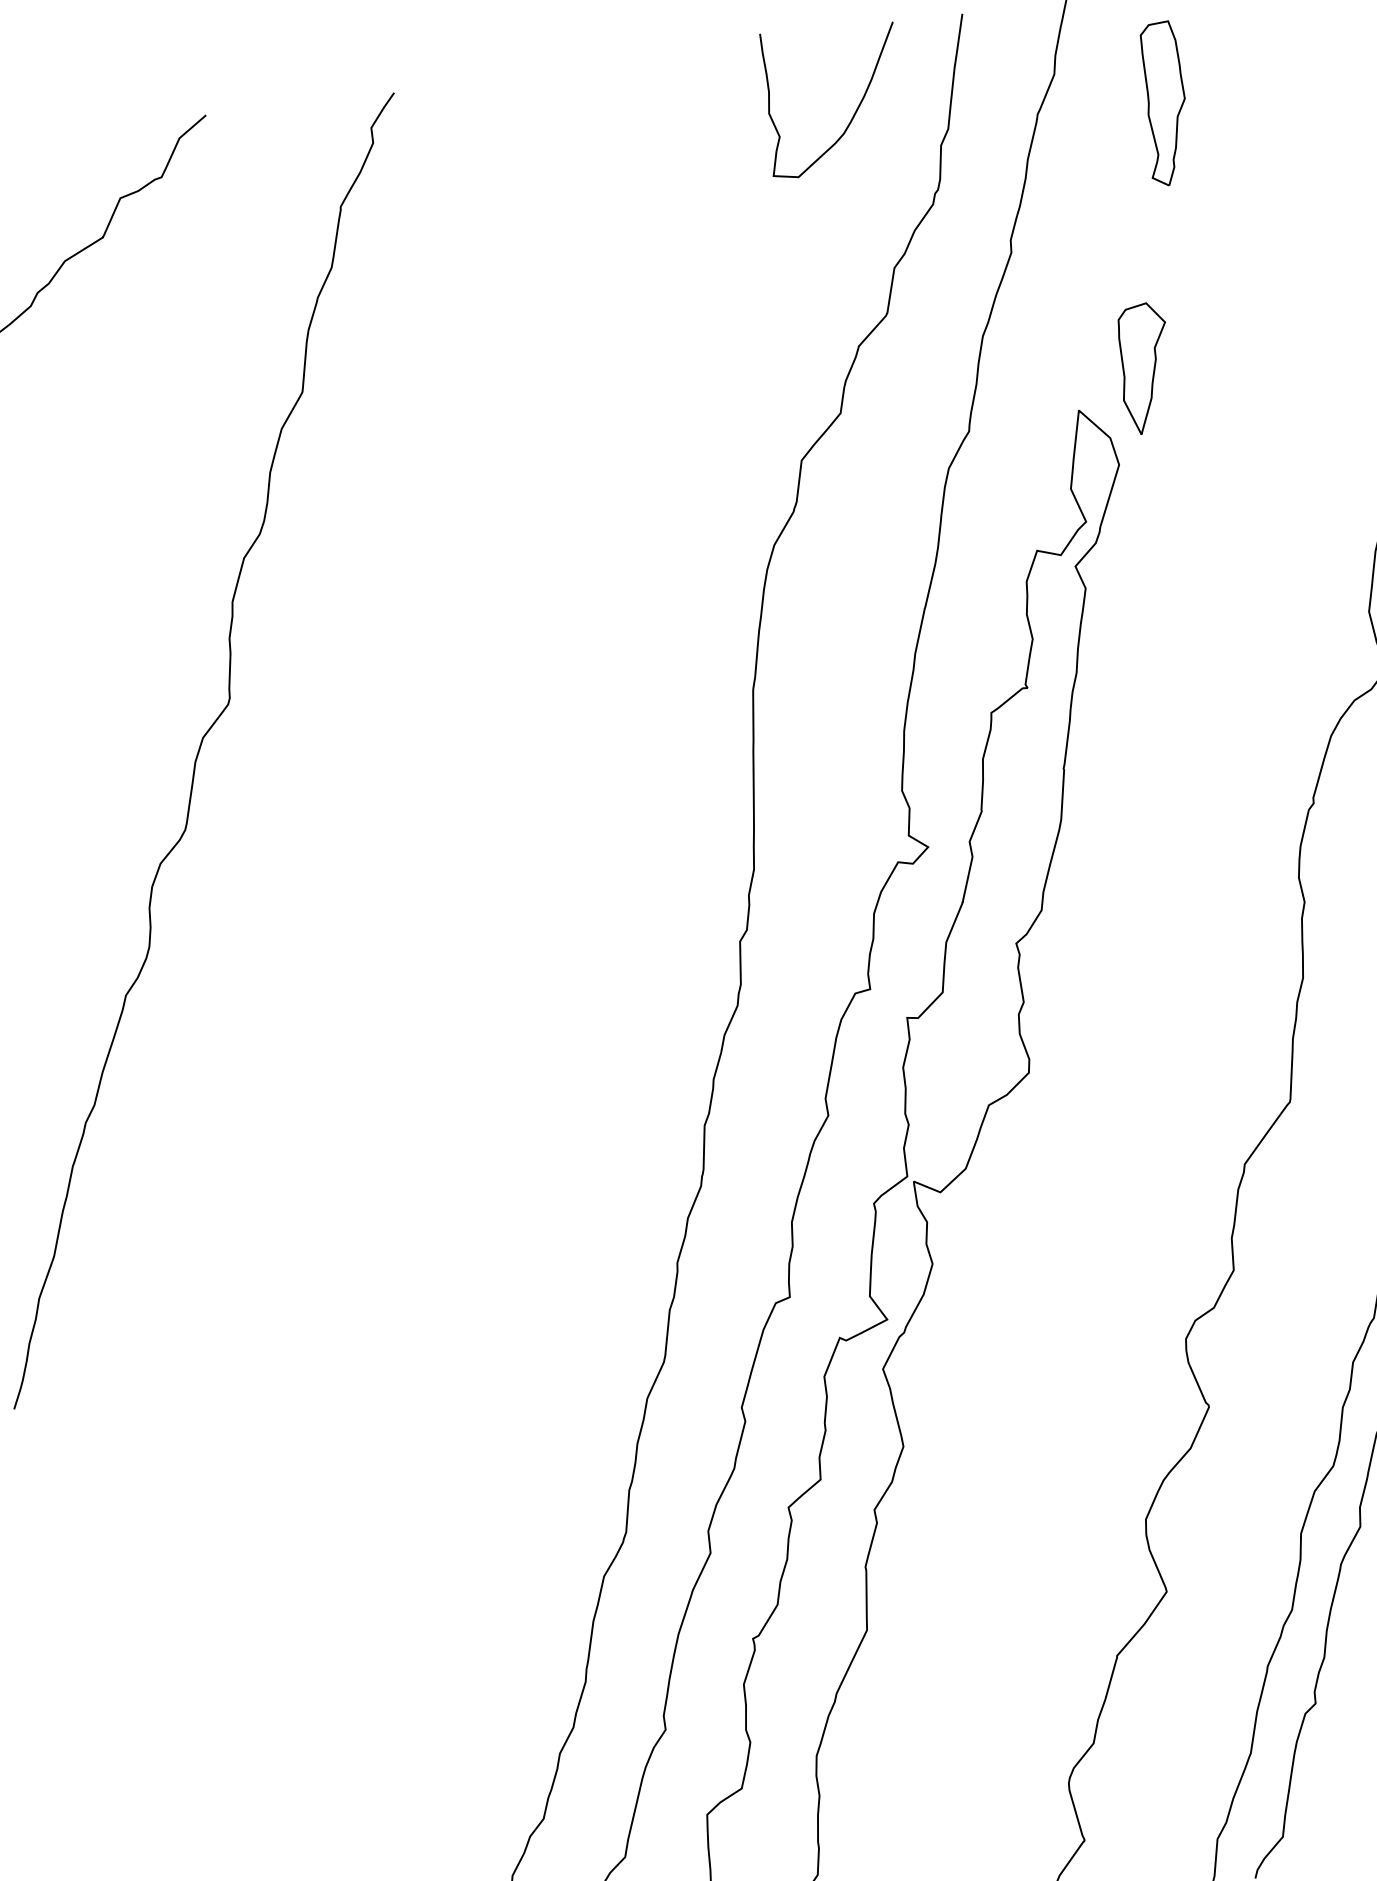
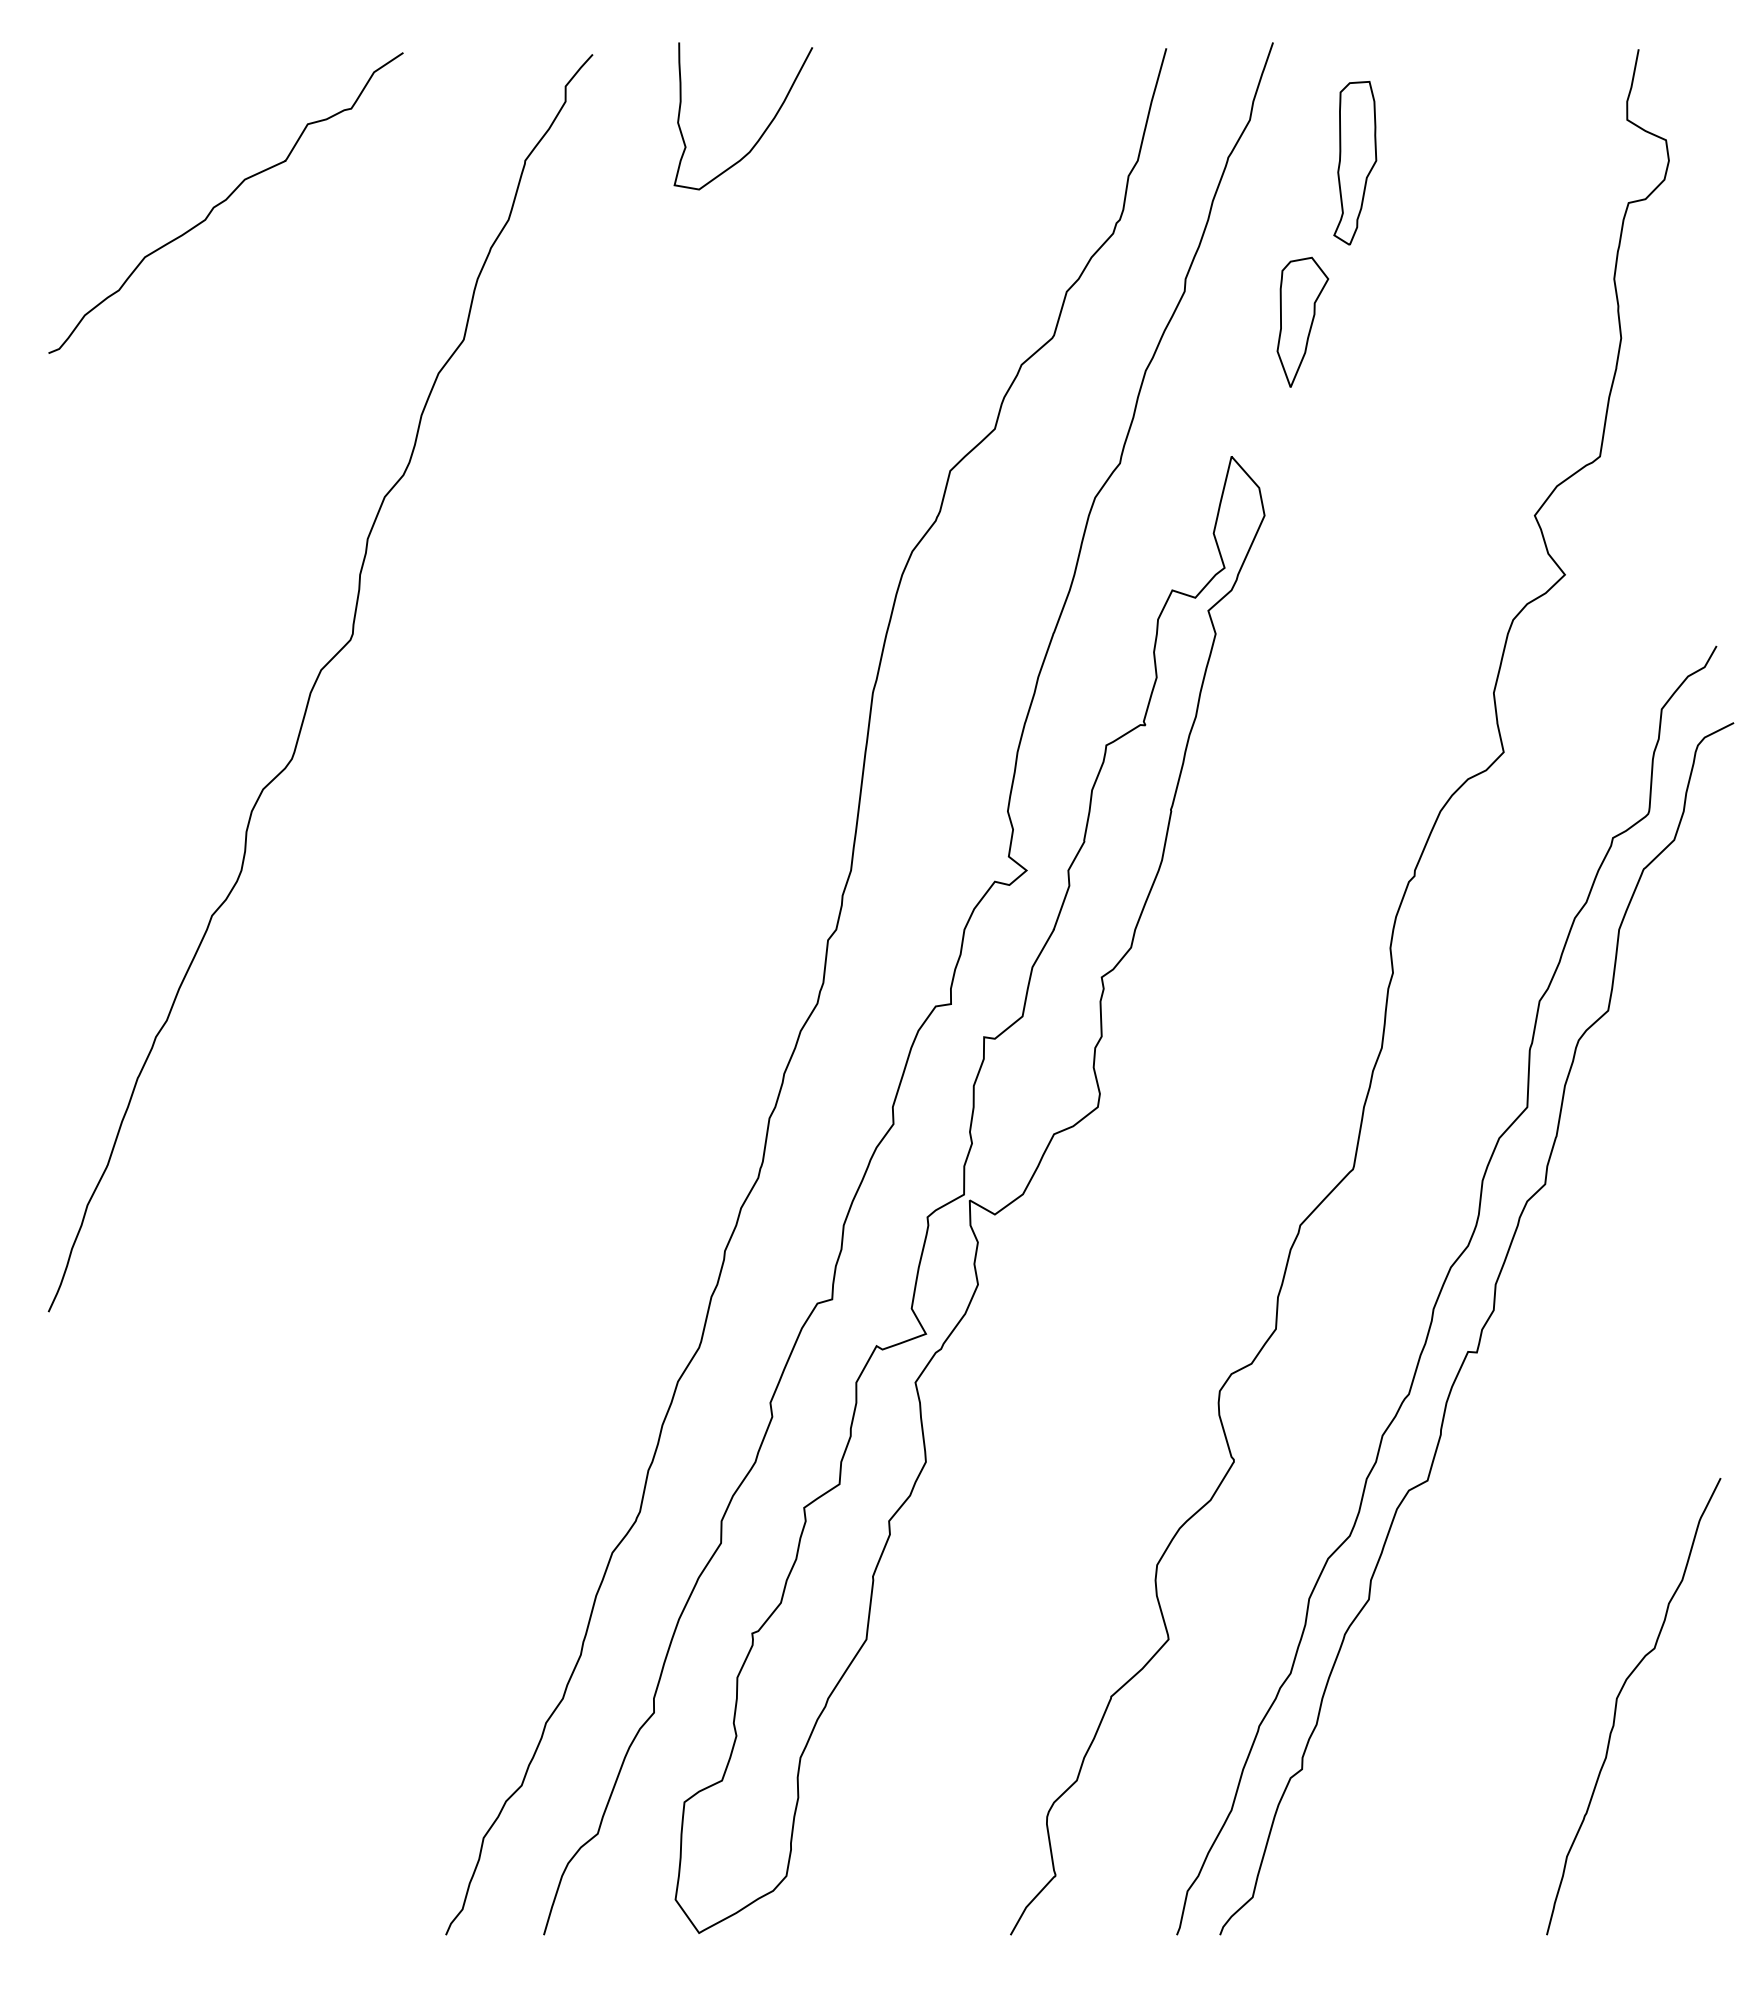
curve: (855, 111) -> (763, 131), moved
part: (1144, 367) -> (1302, 321), moved

